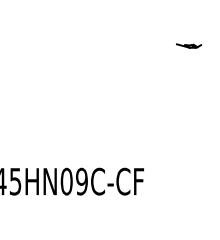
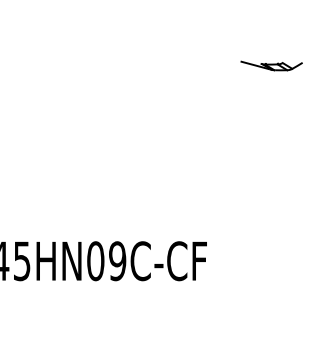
part: (188, 45) -> (270, 65), size x1.67

